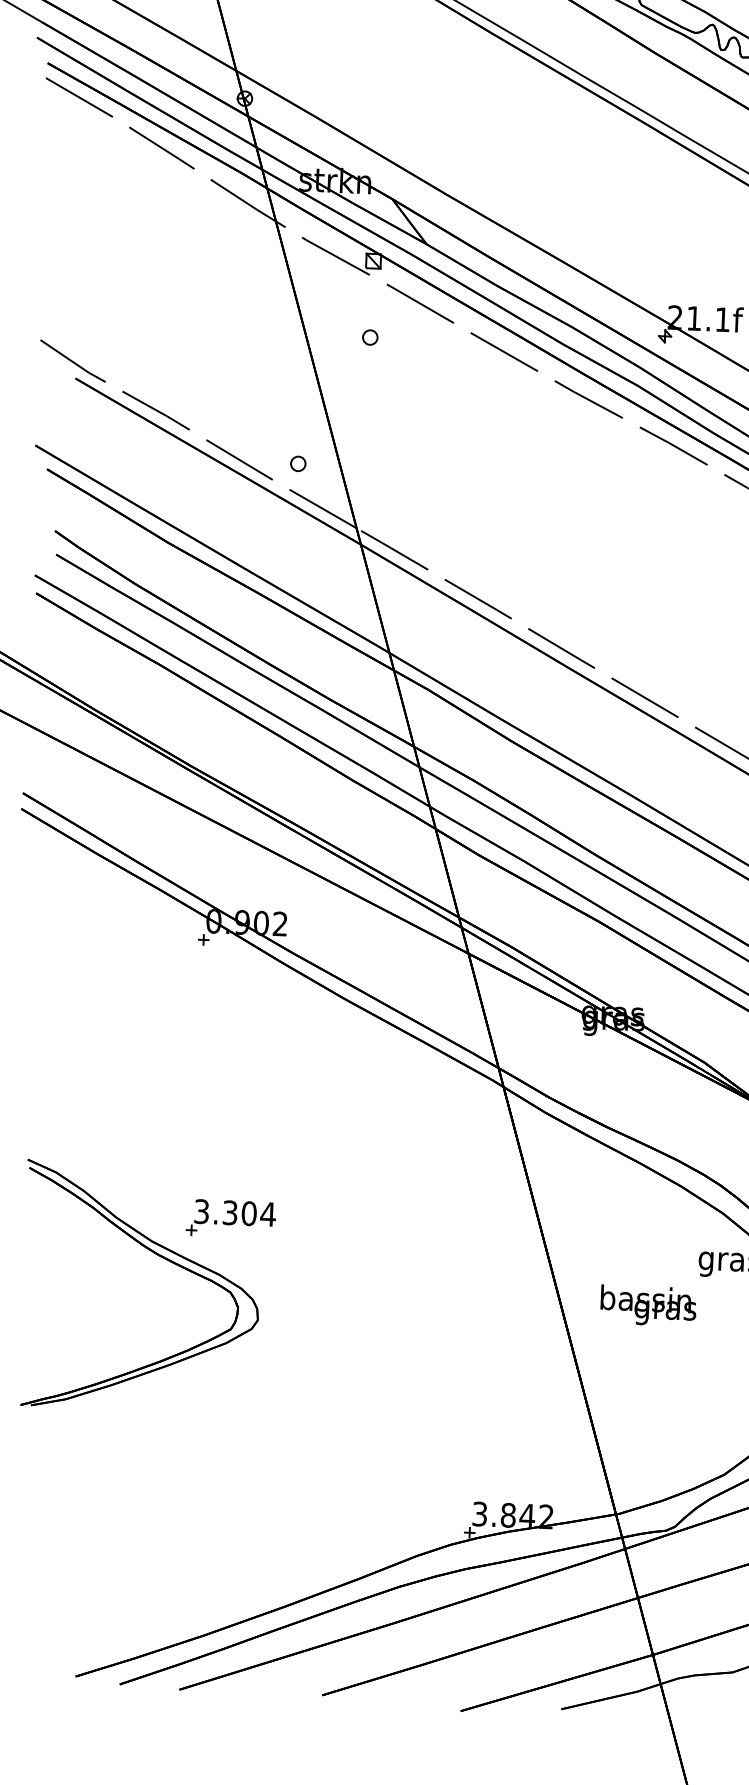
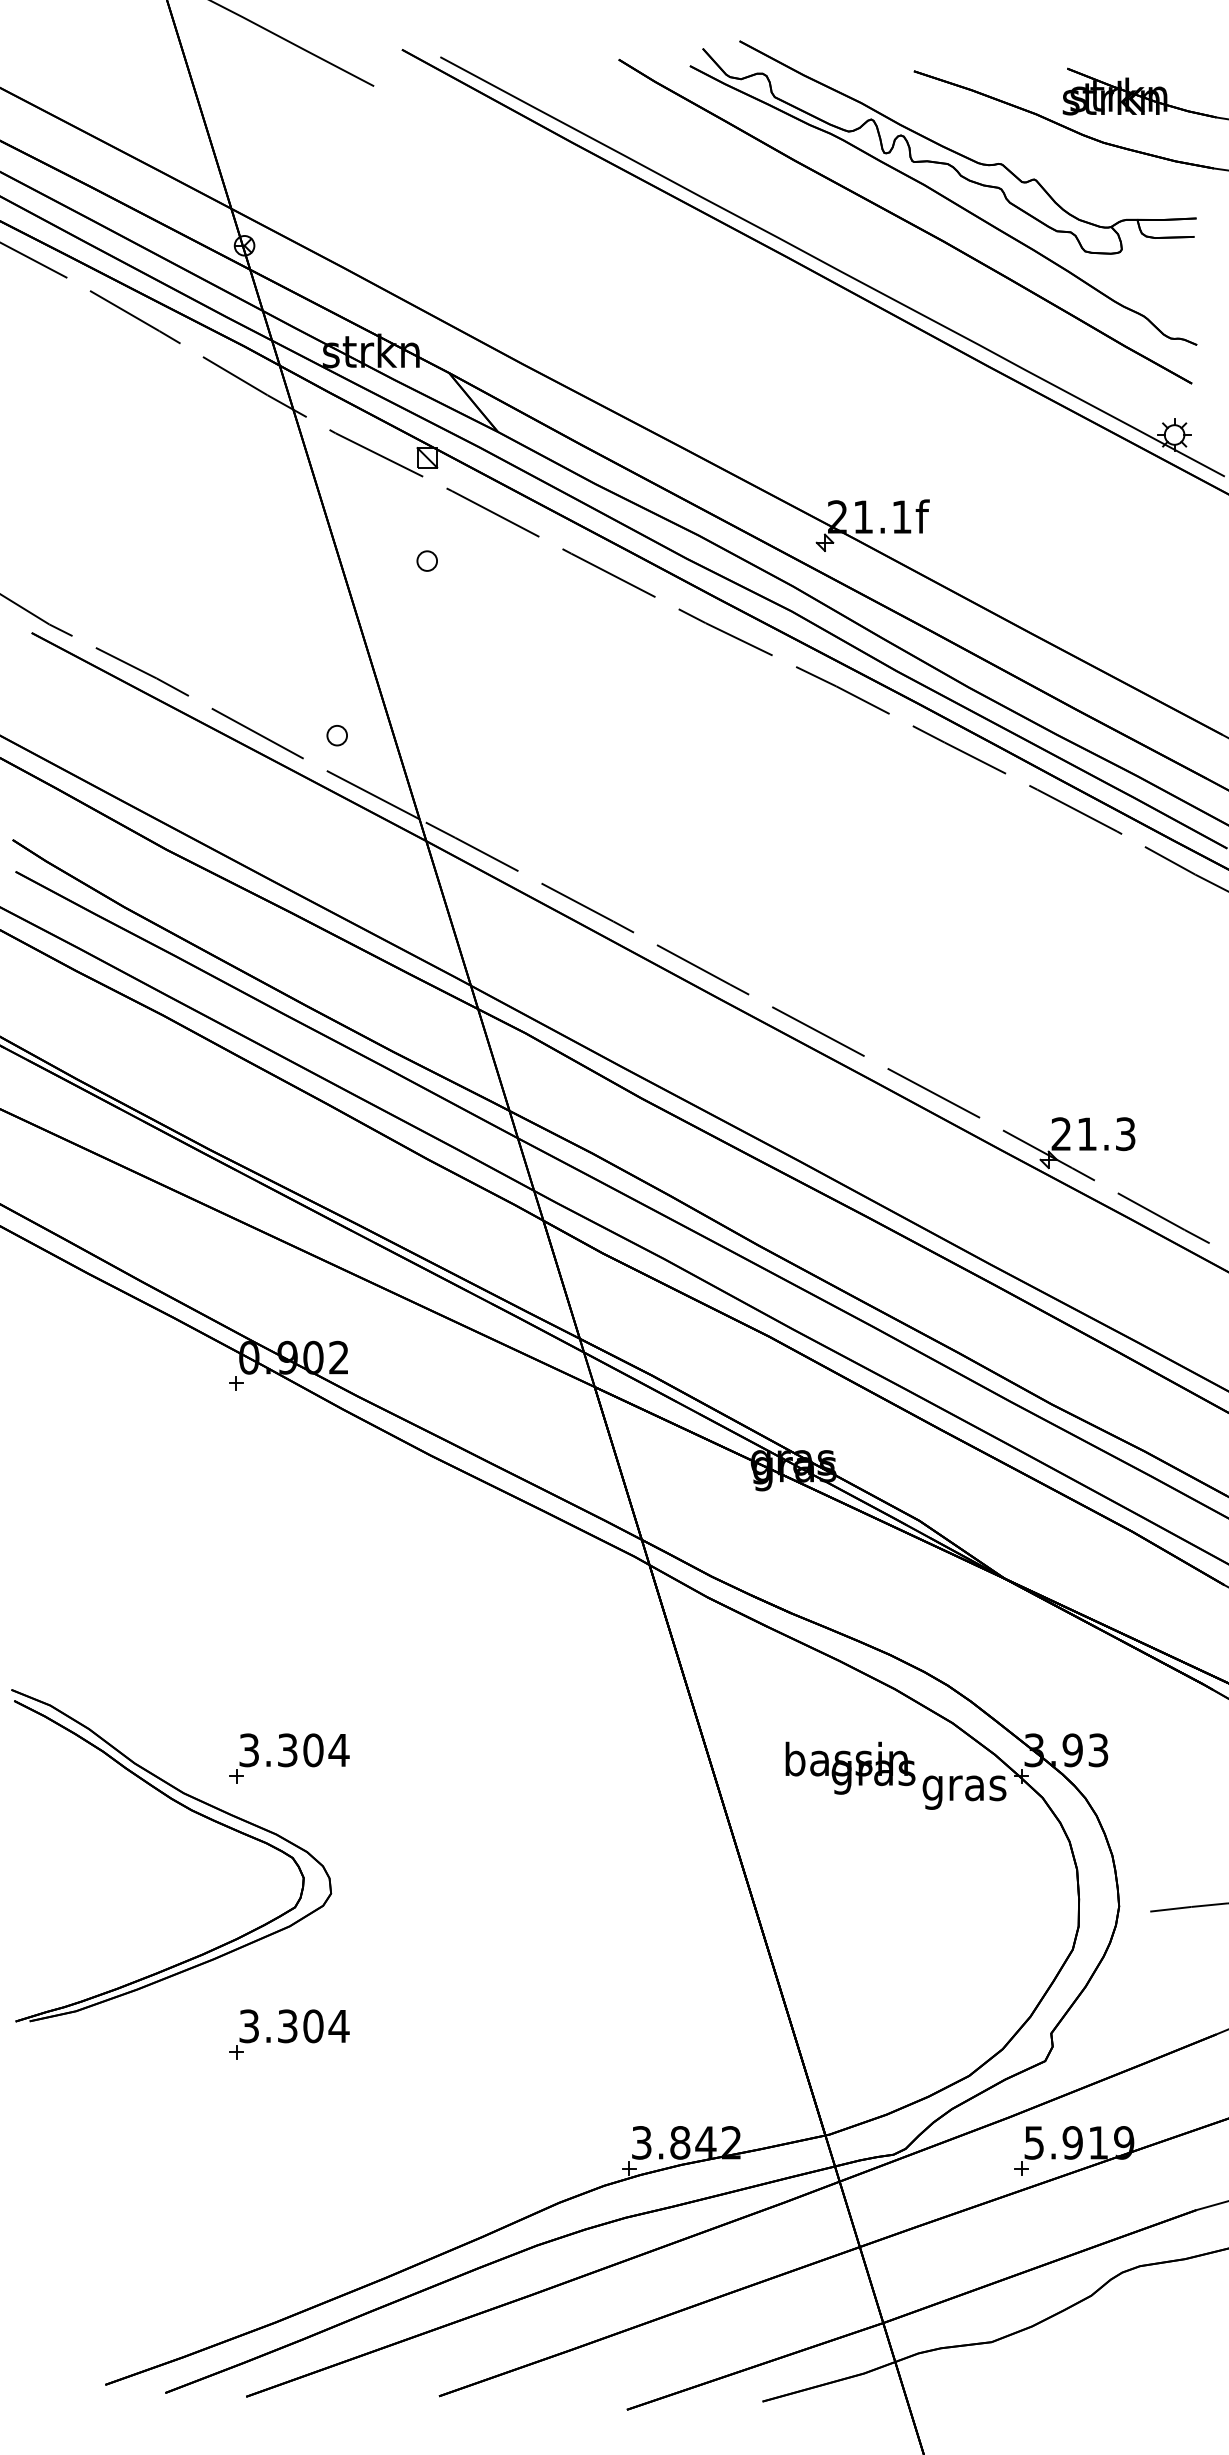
text: (648, 1305) -> (850, 1767), moved
part: (222, 1423) -> (289, 2034), added

